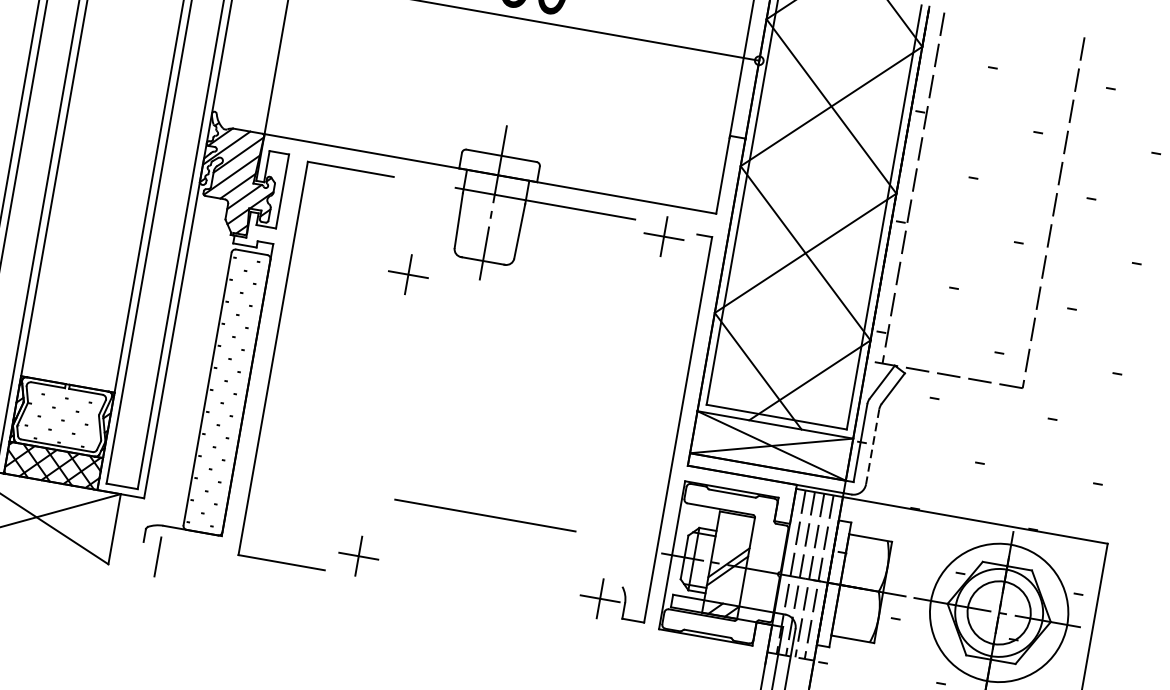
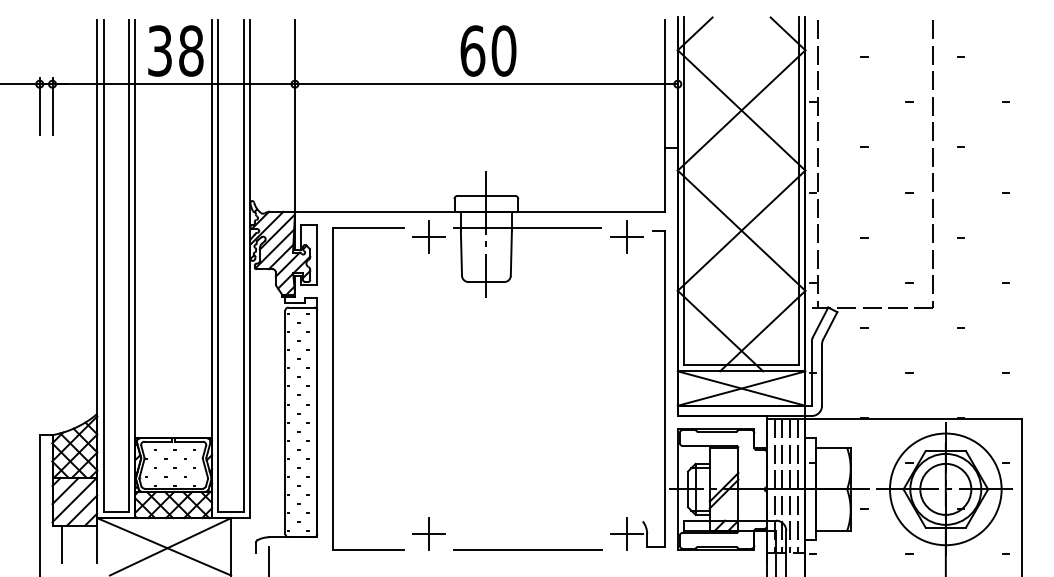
part: (408, 273) -> (428, 236), moved
line: (873, 447) -> (822, 375), dashed -> solid
line: (485, 514) -> (527, 549), moved

